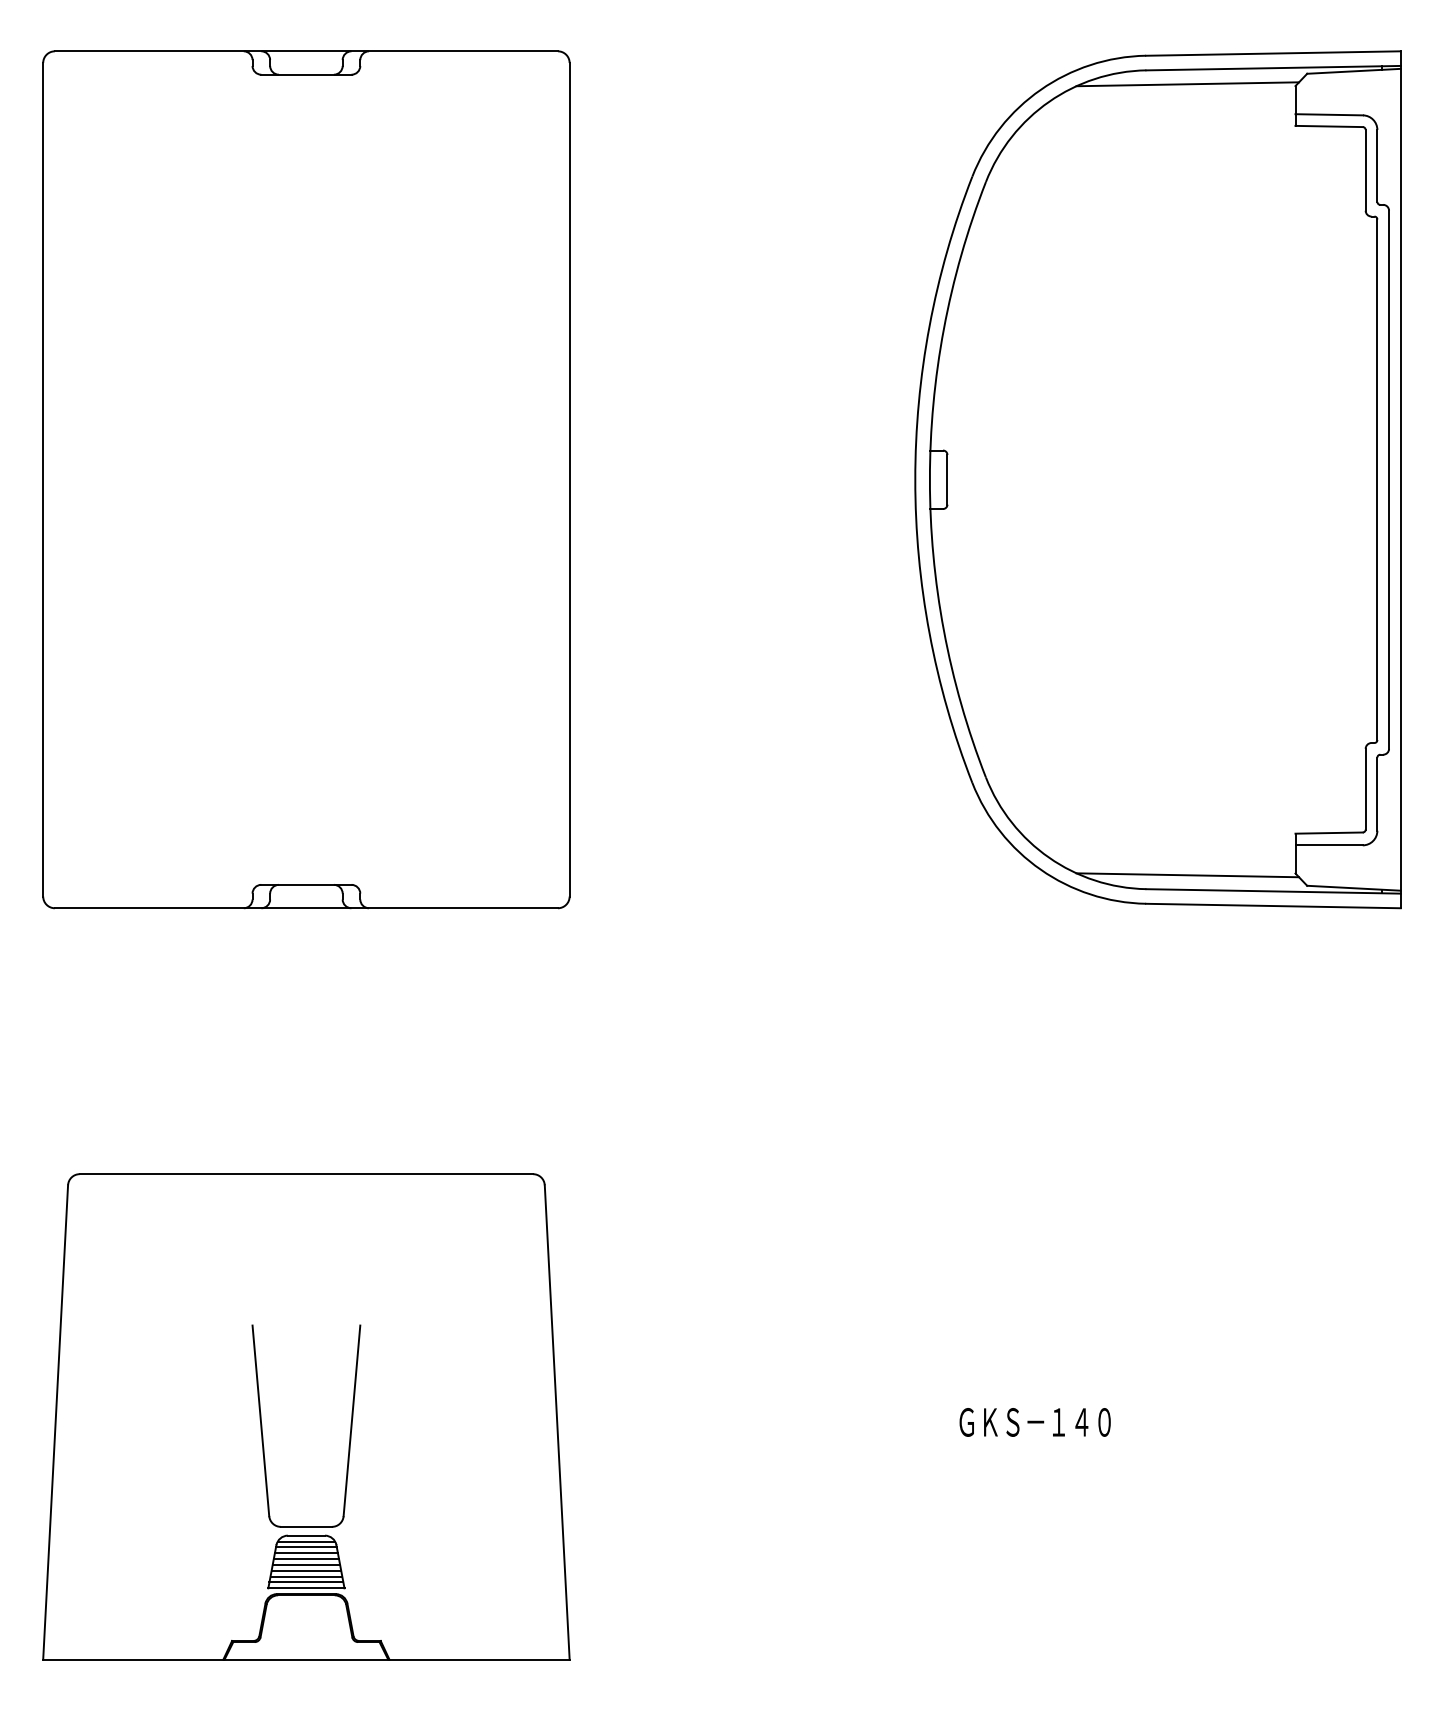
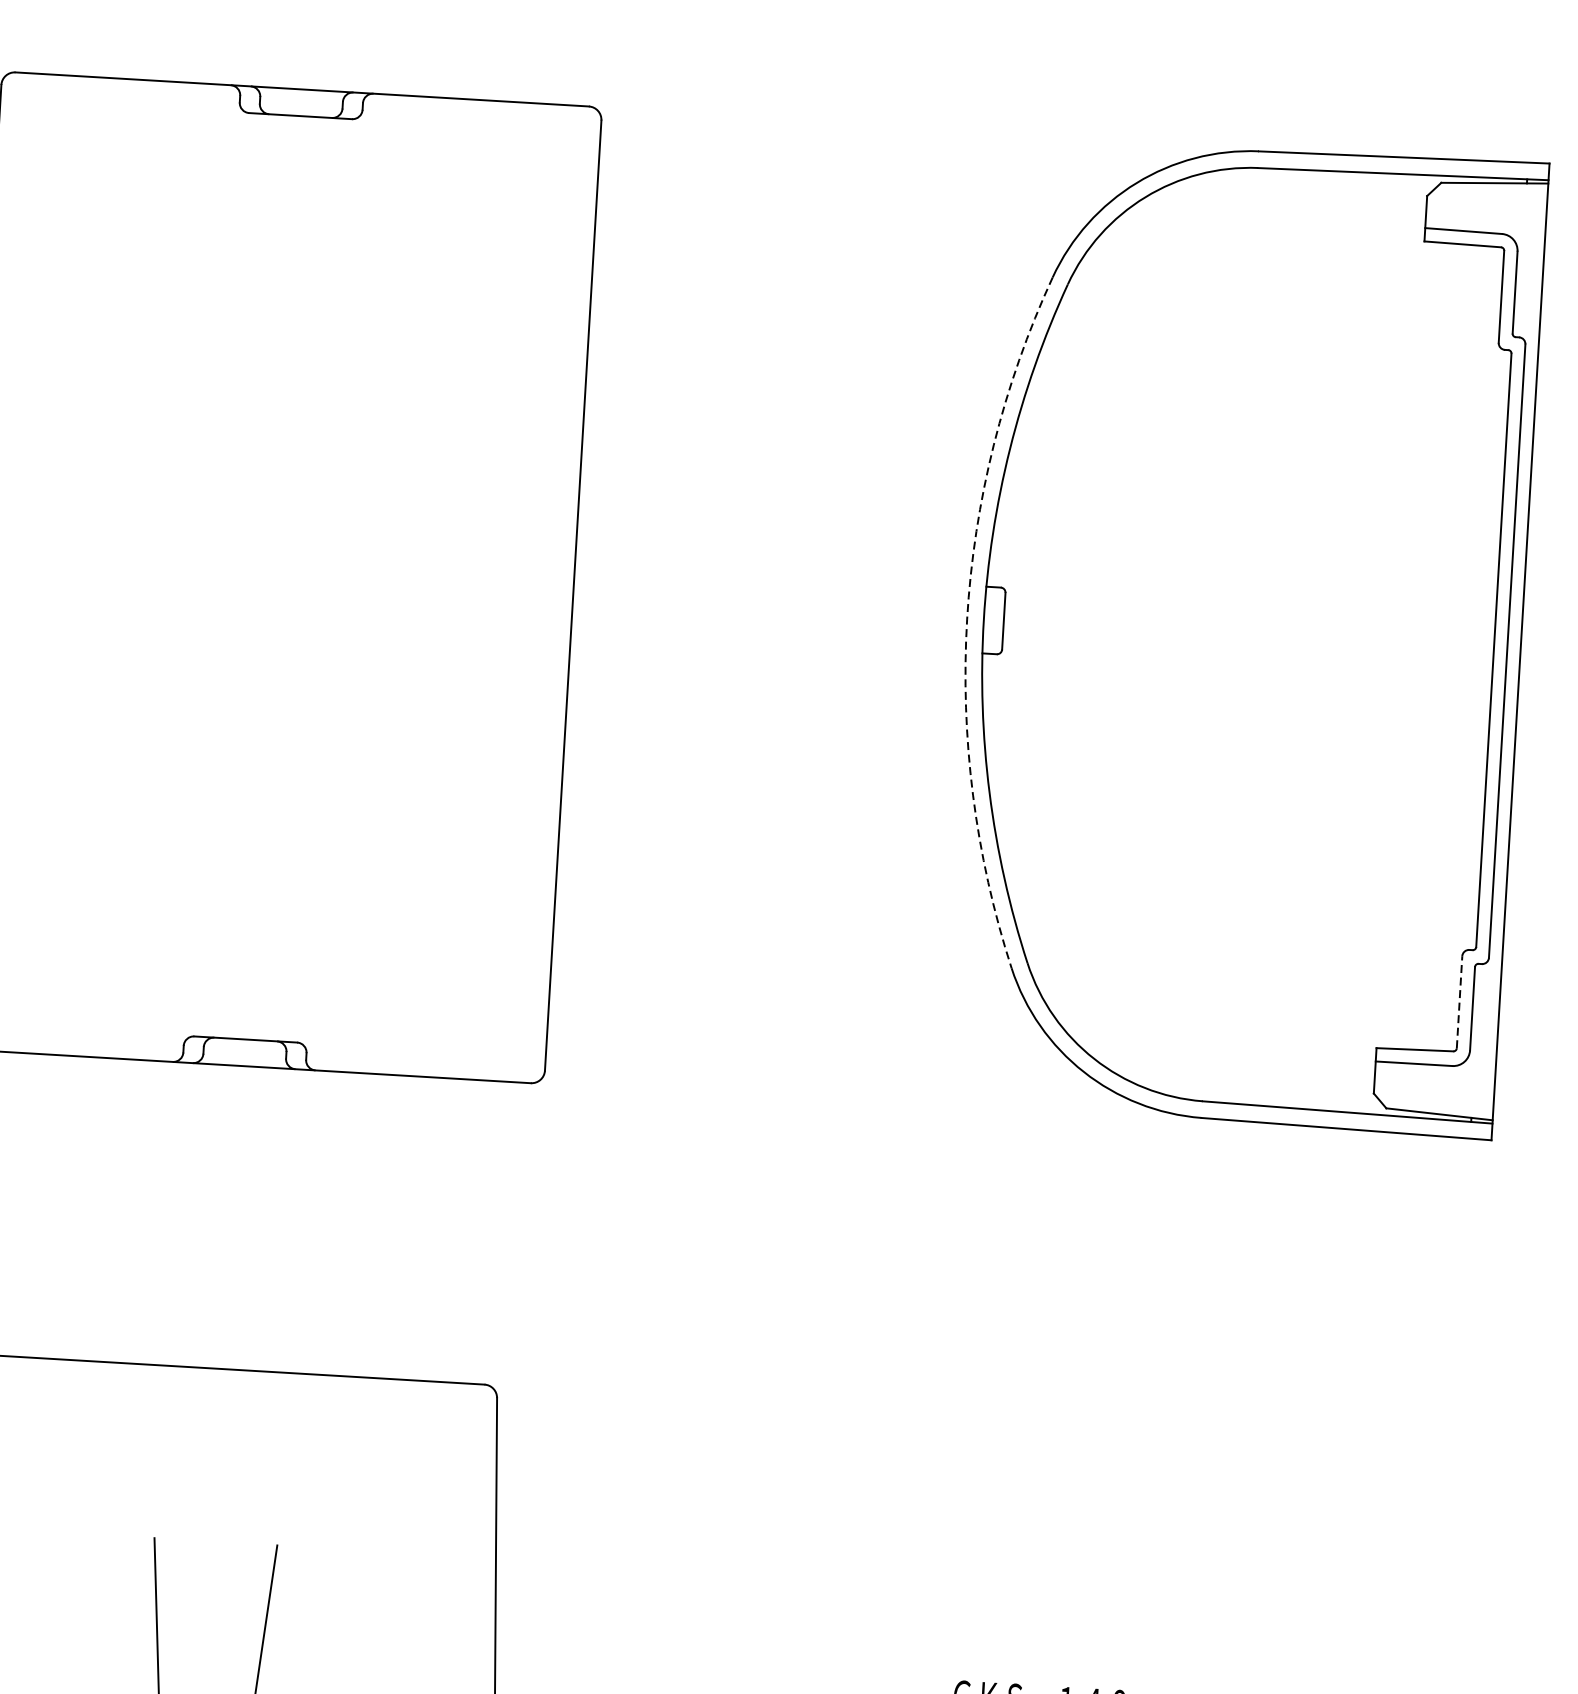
line: (1187, 84) -> (1304, 186), removed
arc: (915, 479) -> (967, 618), solid -> dashed
line: (1365, 788) -> (1459, 1001), solid -> dashed
line: (1187, 875) -> (1250, 1088), removed

